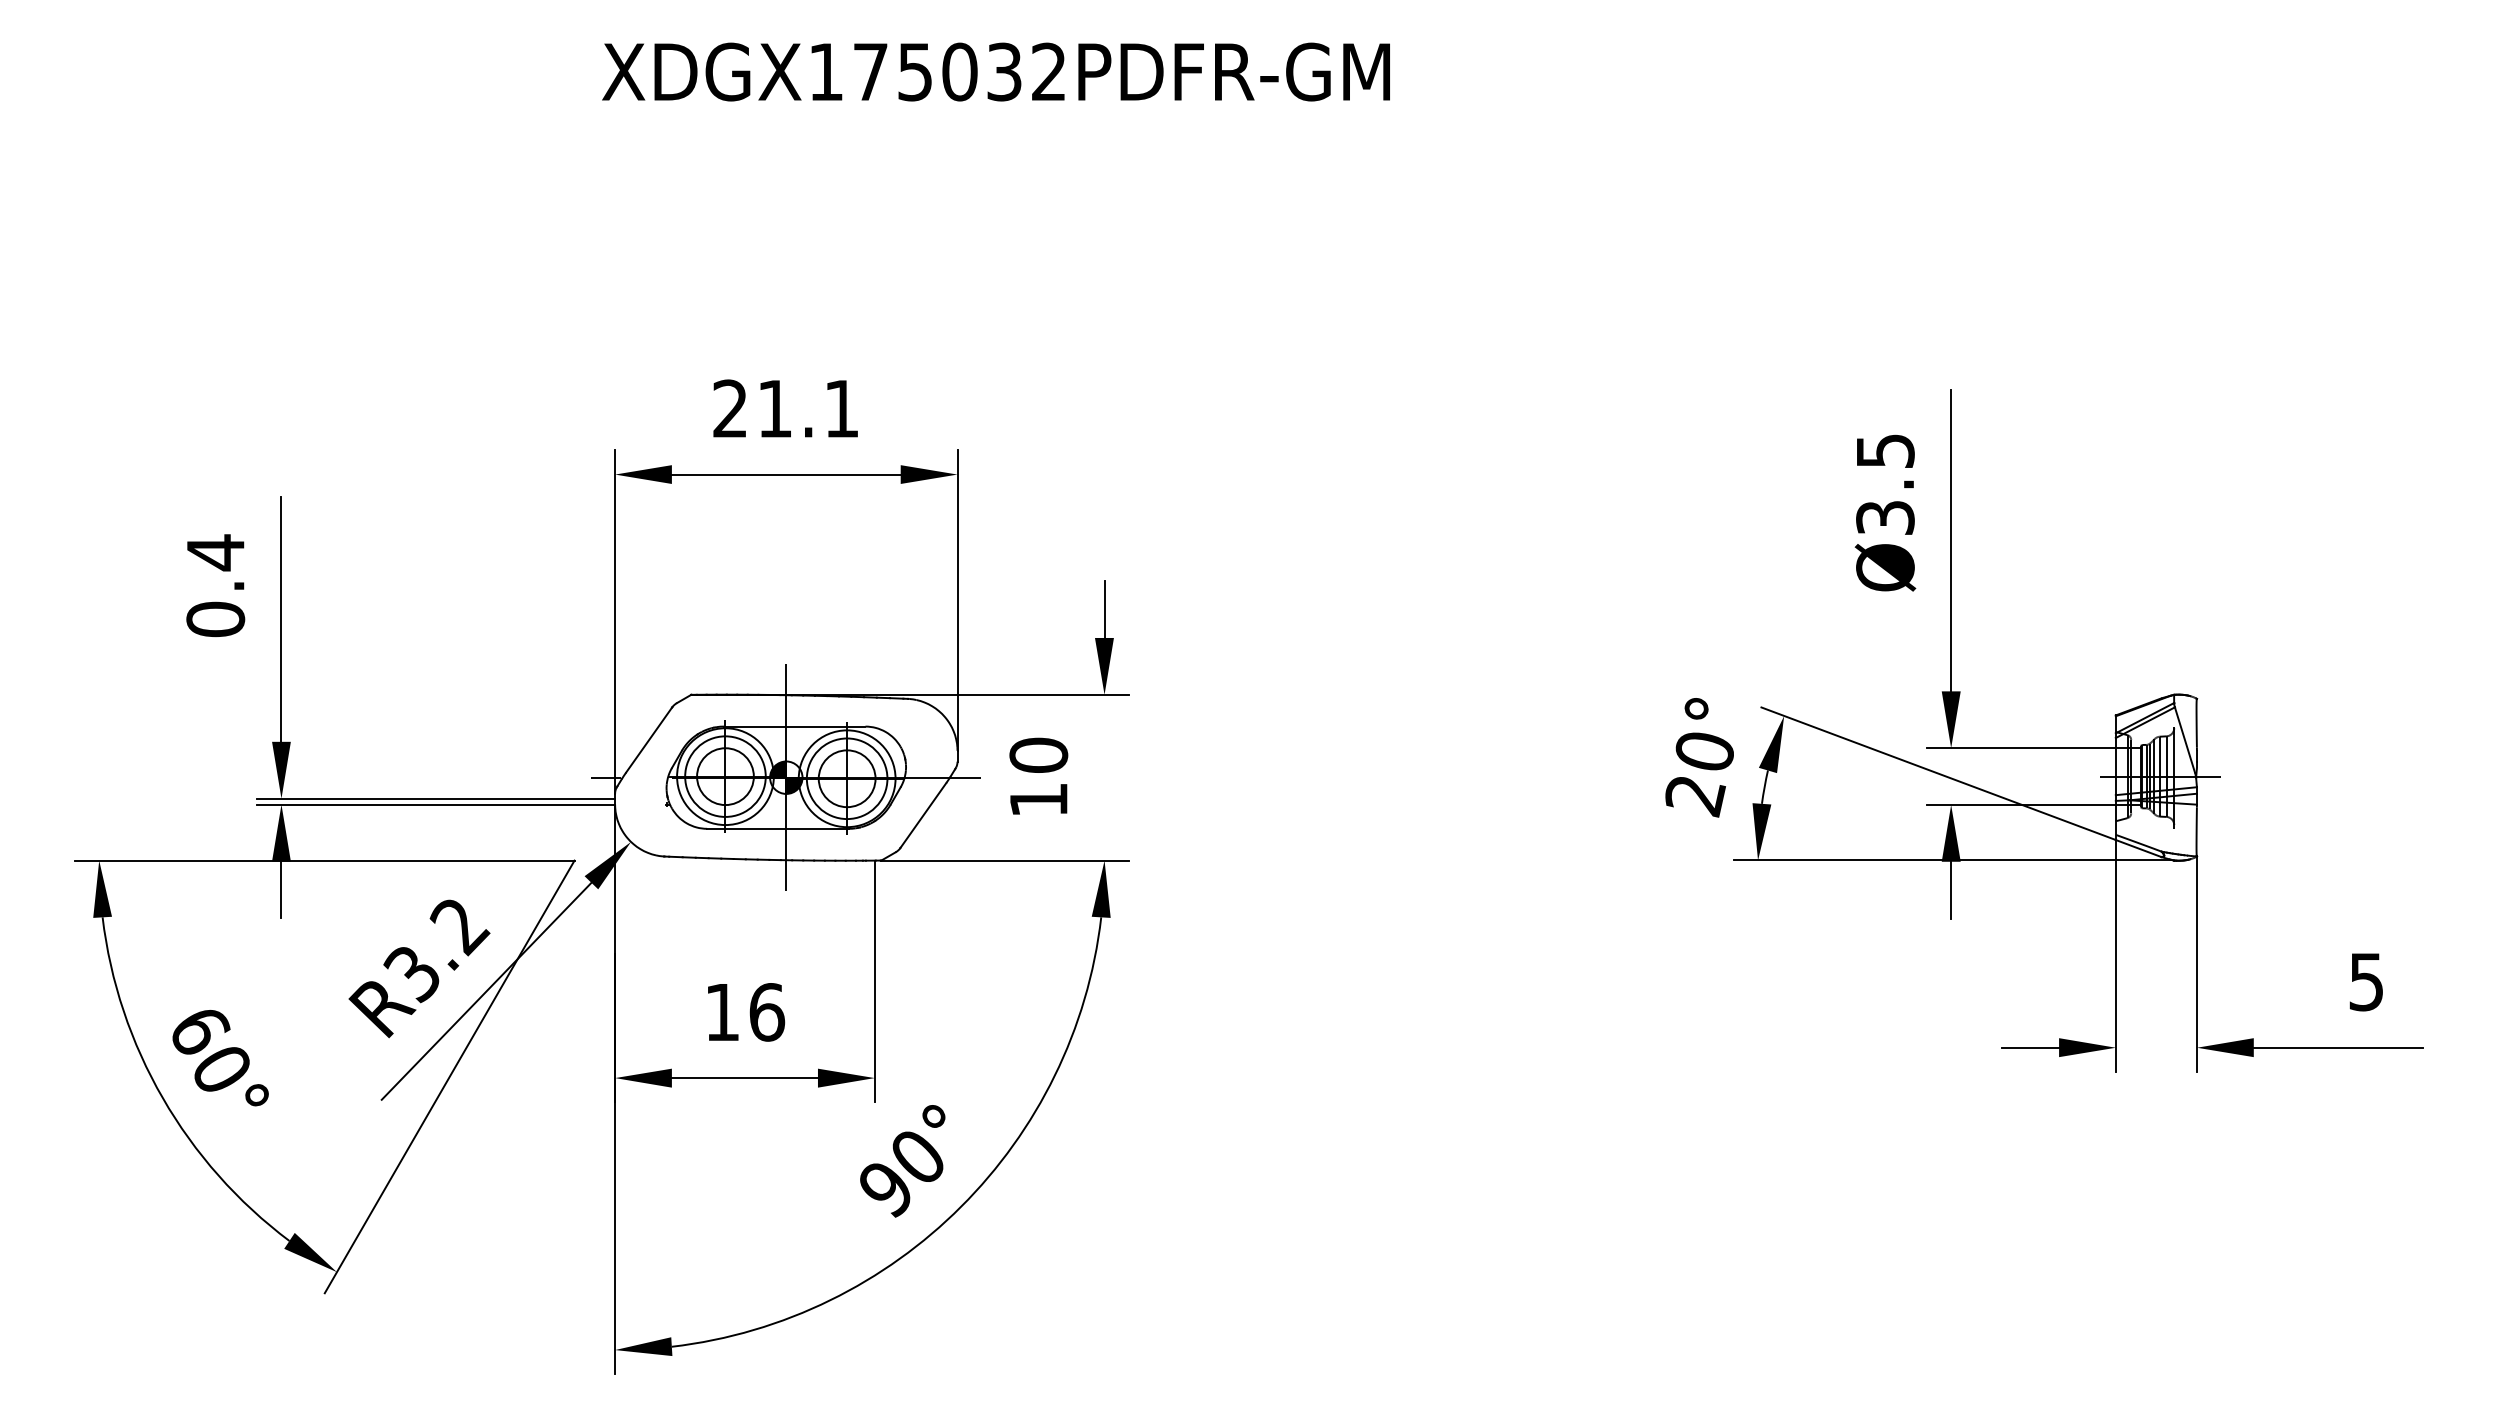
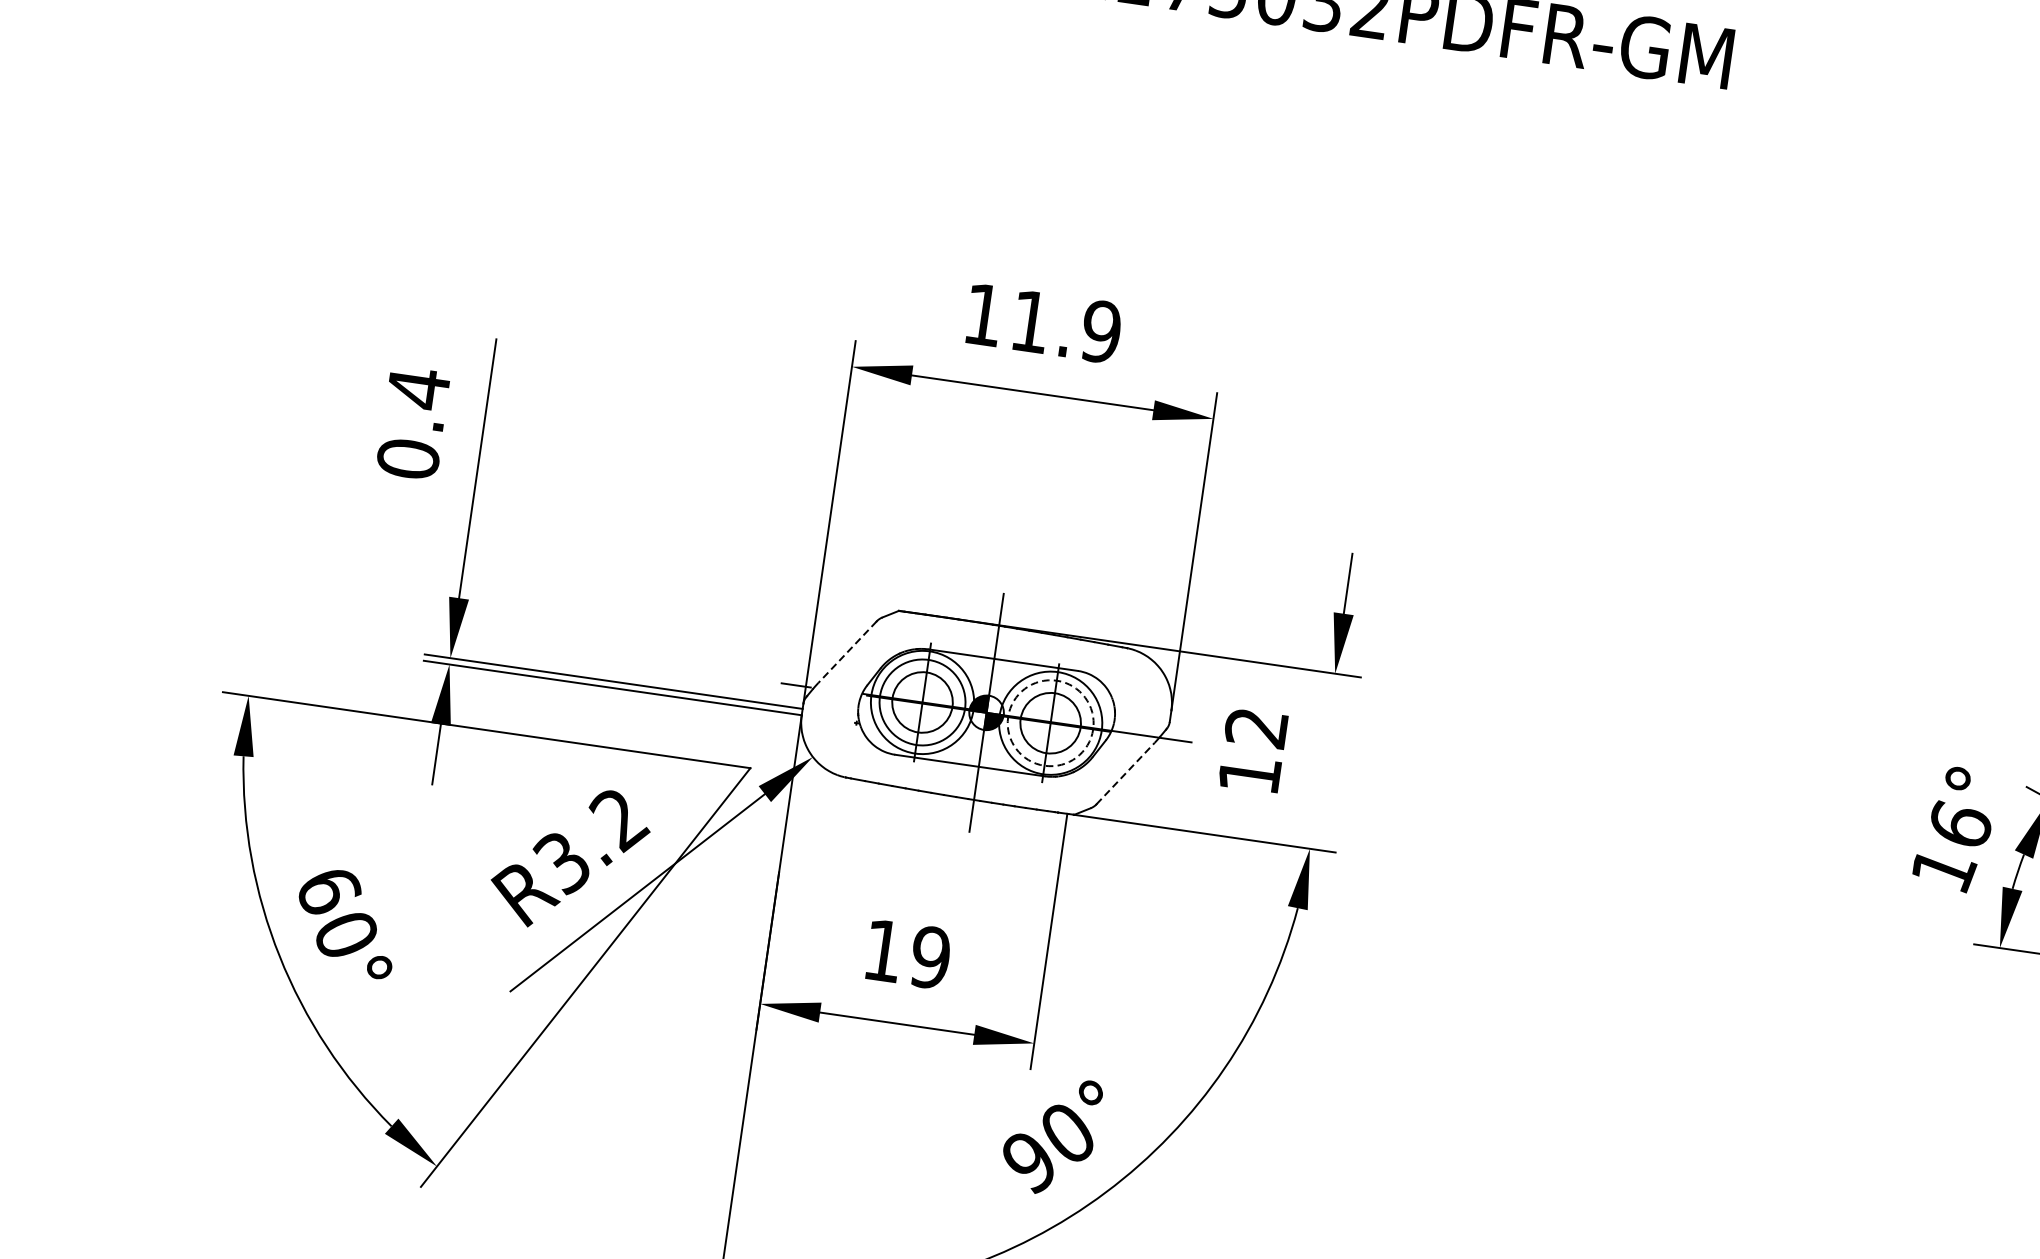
text: (786, 408) -> (1042, 323), 21.1 -> 11.9
line: (649, 739) -> (847, 651), solid -> dashed
text: (1038, 754) -> (1256, 726), 10 -> 12
text: (1699, 774) -> (1951, 848), 20° -> 16°
circle: (846, 778) -> (1050, 722), solid -> dashed
line: (923, 815) -> (1125, 773), solid -> dashed
text: (767, 1012) -> (931, 957), 16 -> 19

